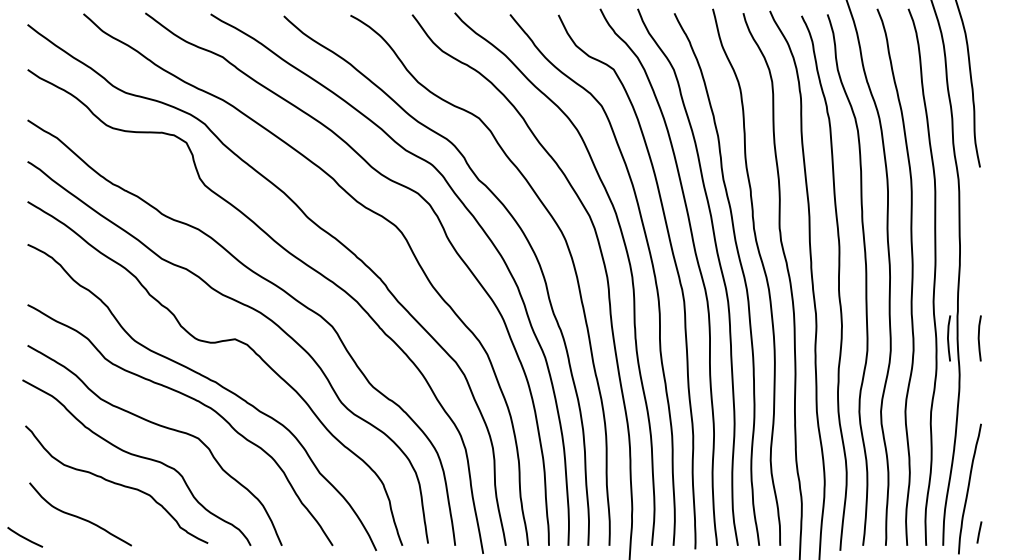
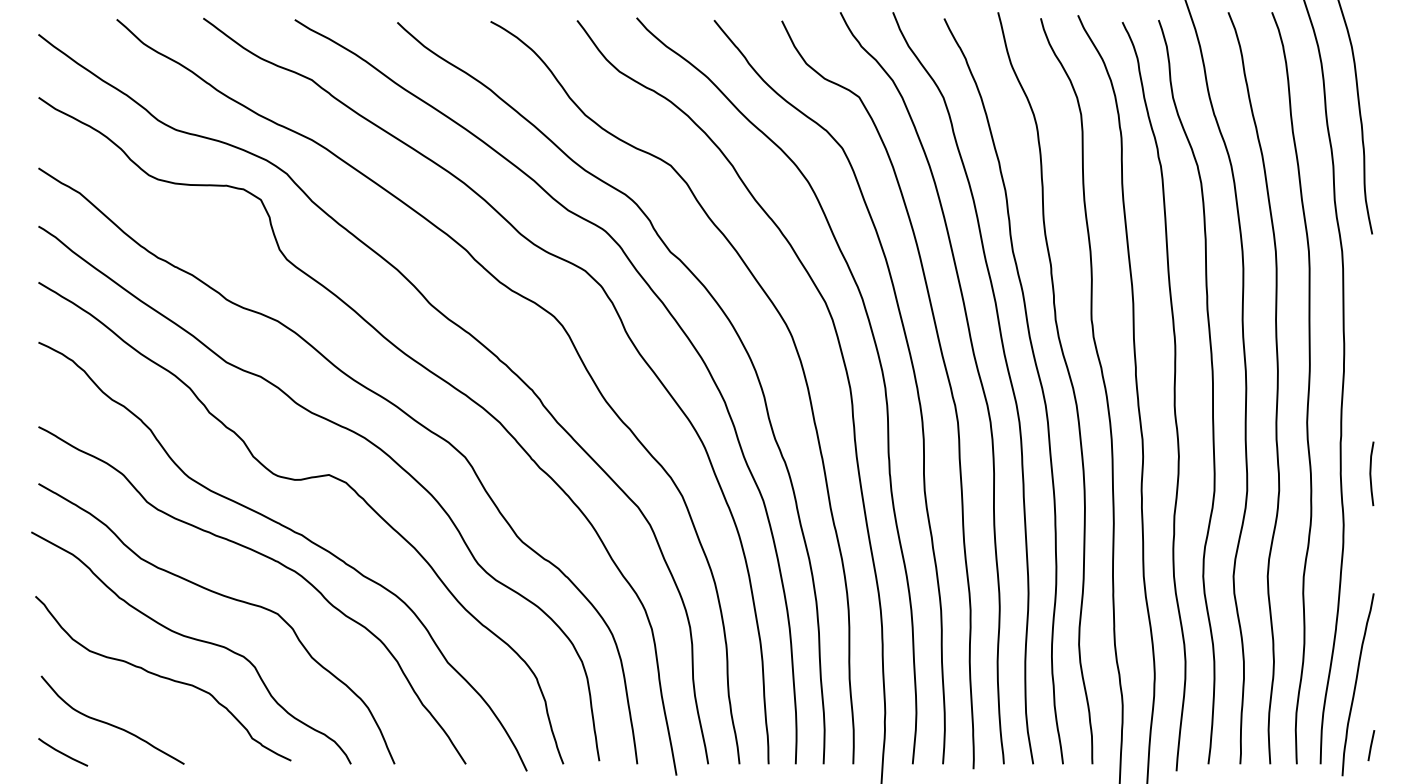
line: (948, 338) -> (1328, 473), removed
line: (24, 537) -> (62, 752), moved

